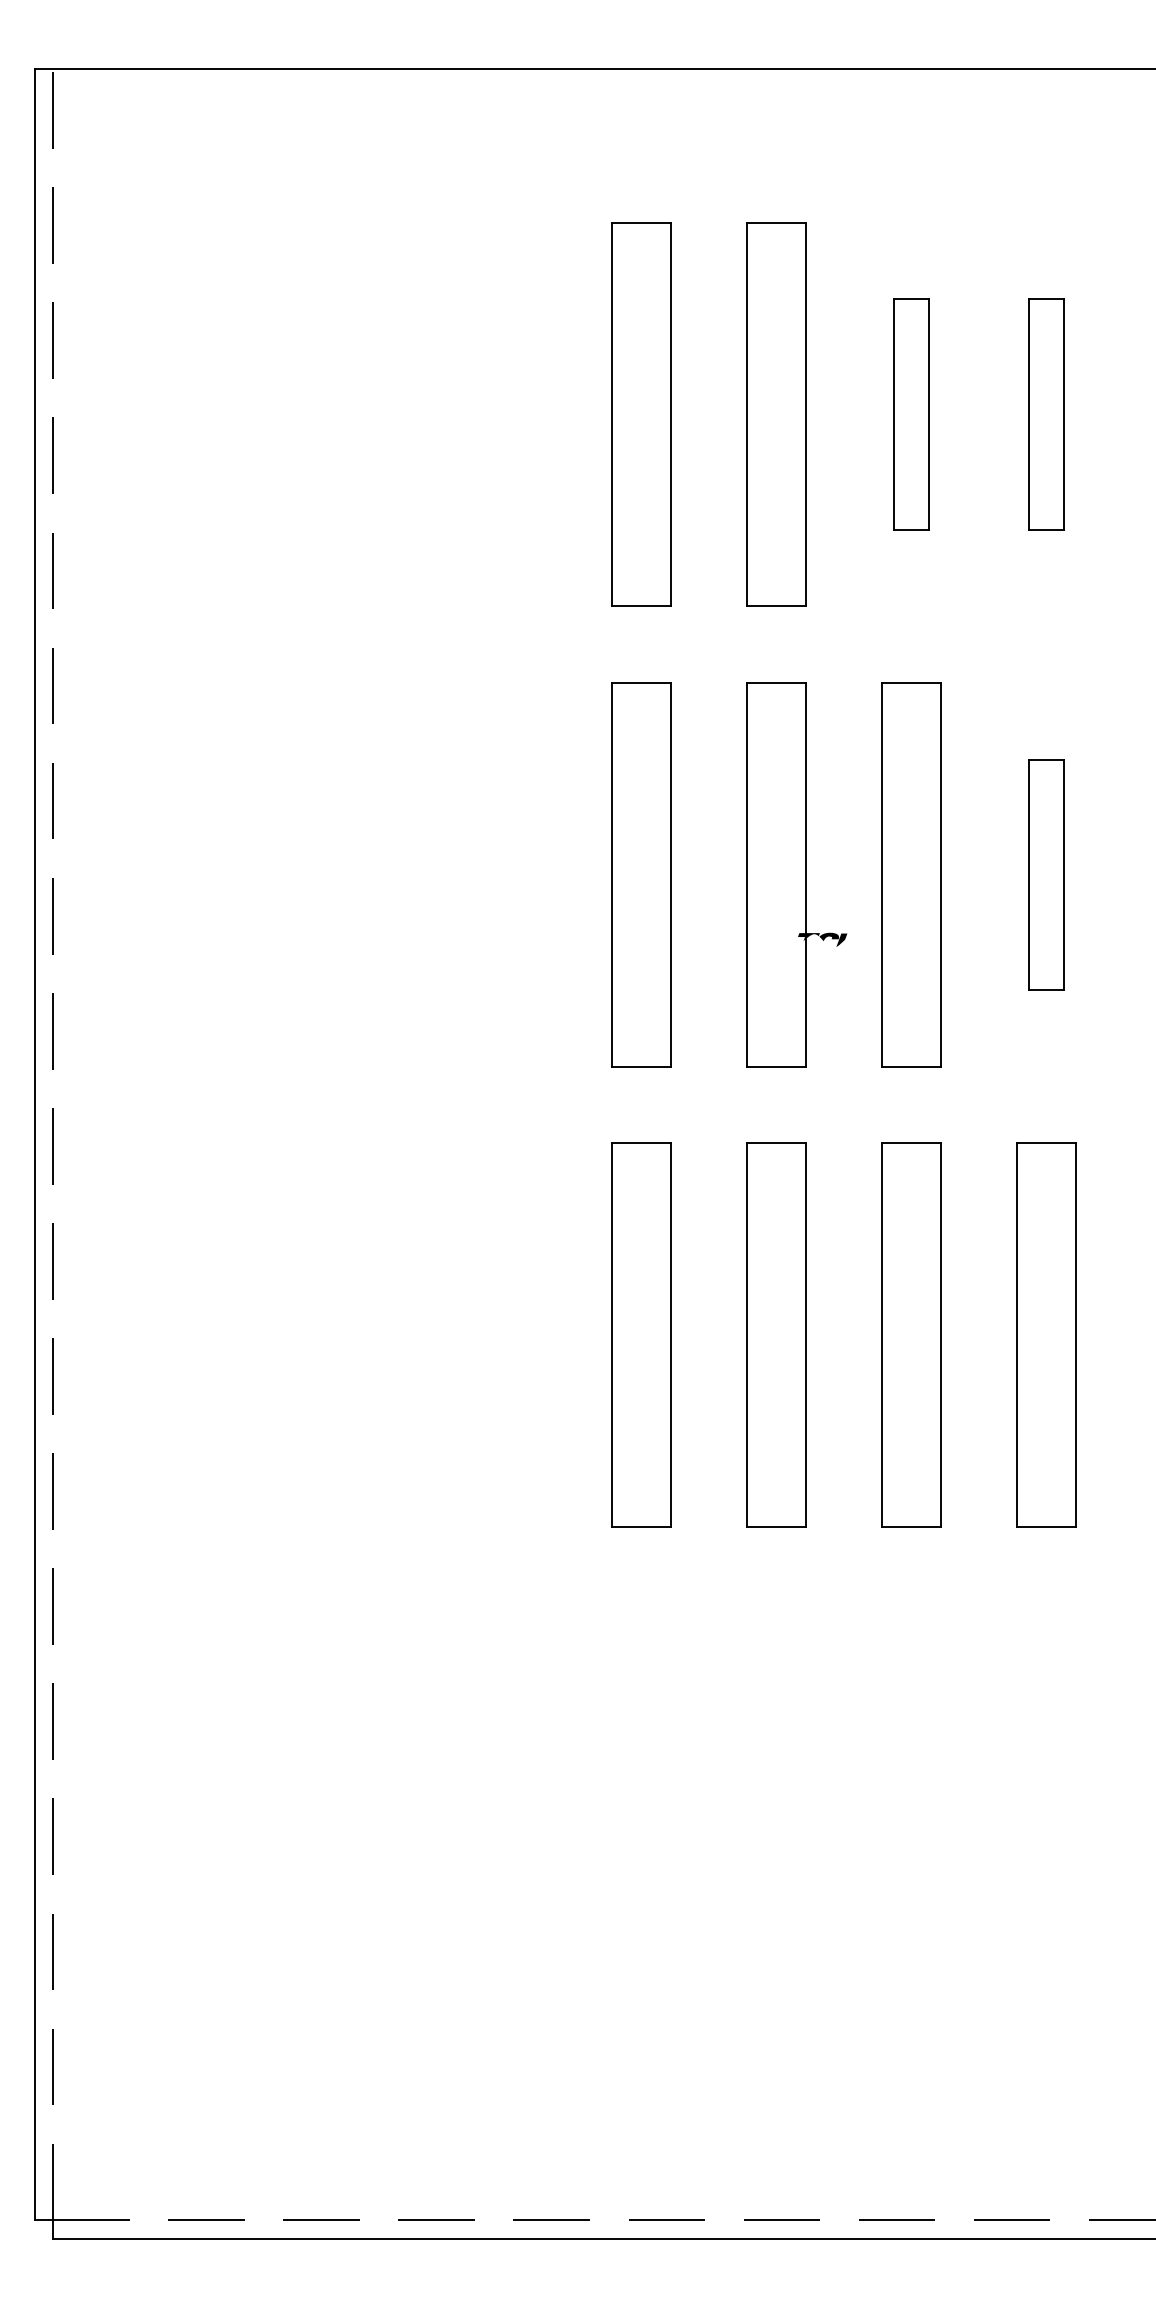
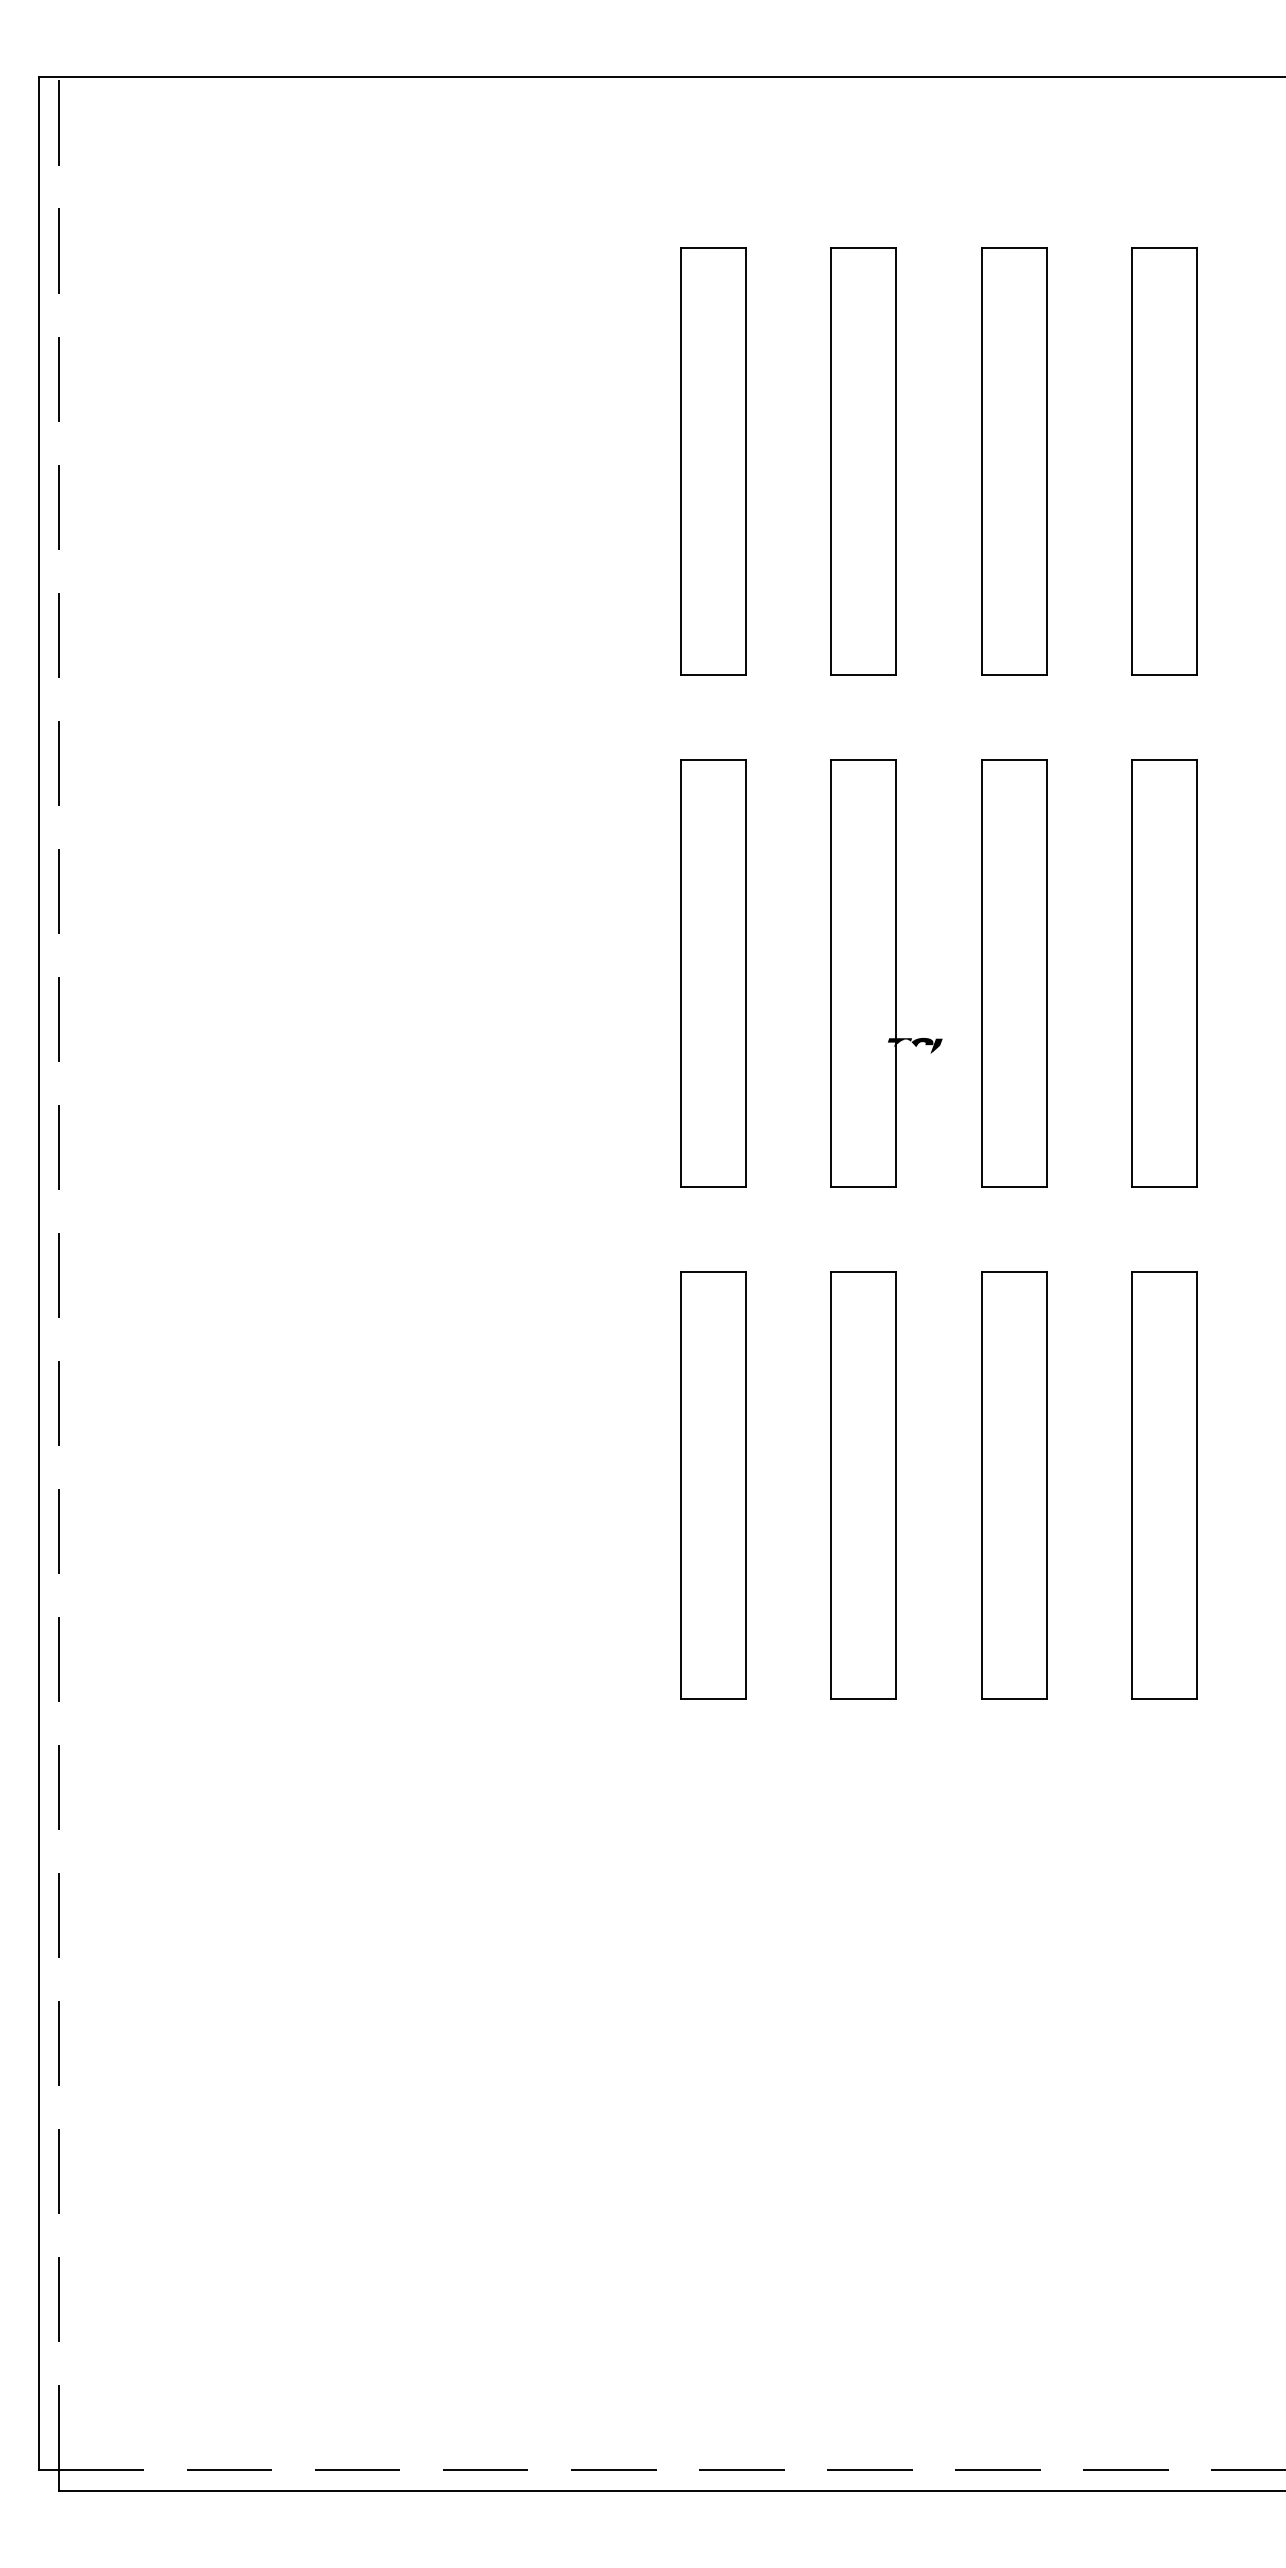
part: (911, 414) -> (1014, 461), size x1.67
part: (1046, 414) -> (1164, 461), size x1.67
part: (1046, 874) -> (1164, 973), size x1.67

